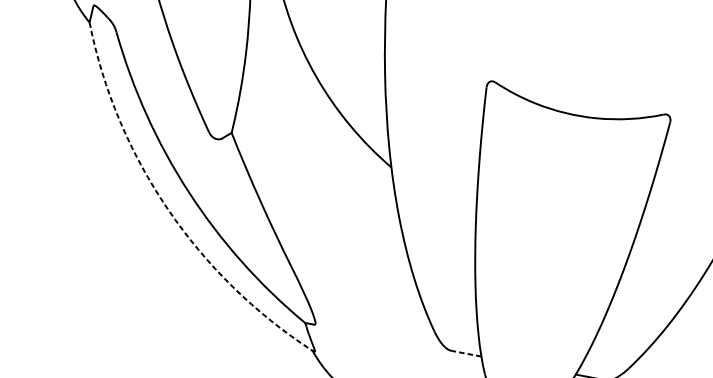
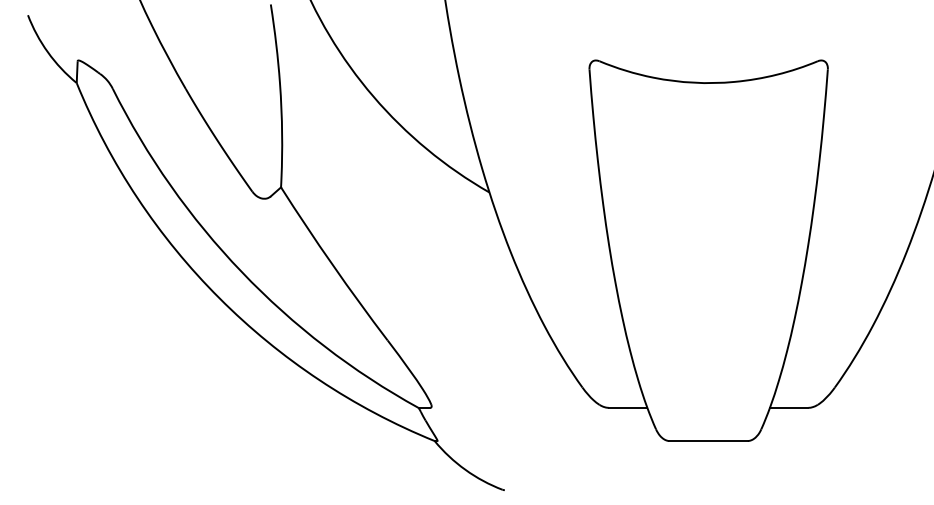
arc: (167, 209) -> (219, 298), dashed -> solid
line: (466, 353) -> (627, 407), dashed -> solid

